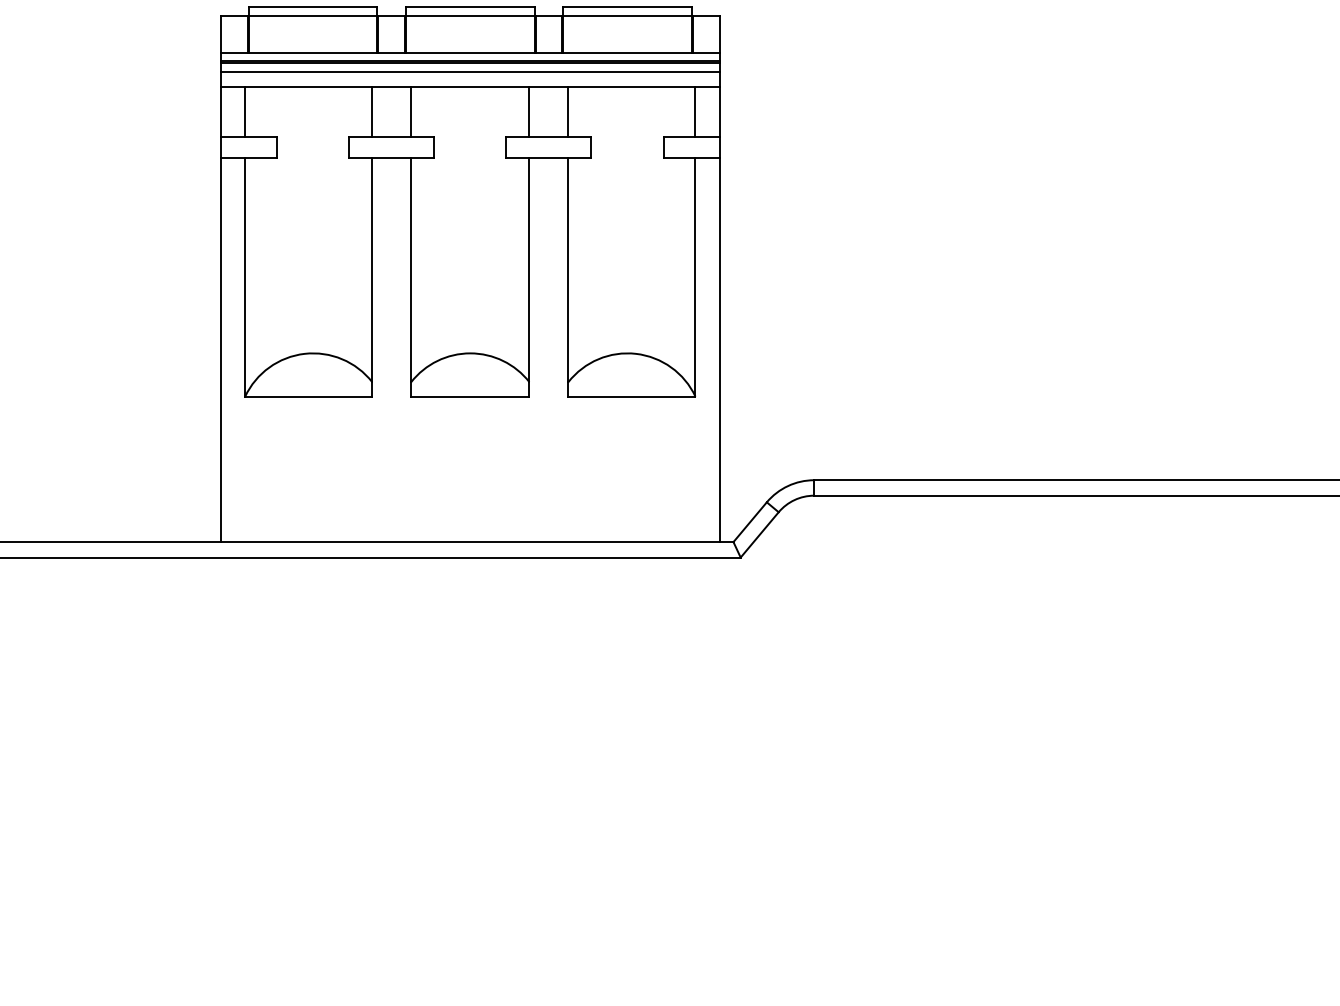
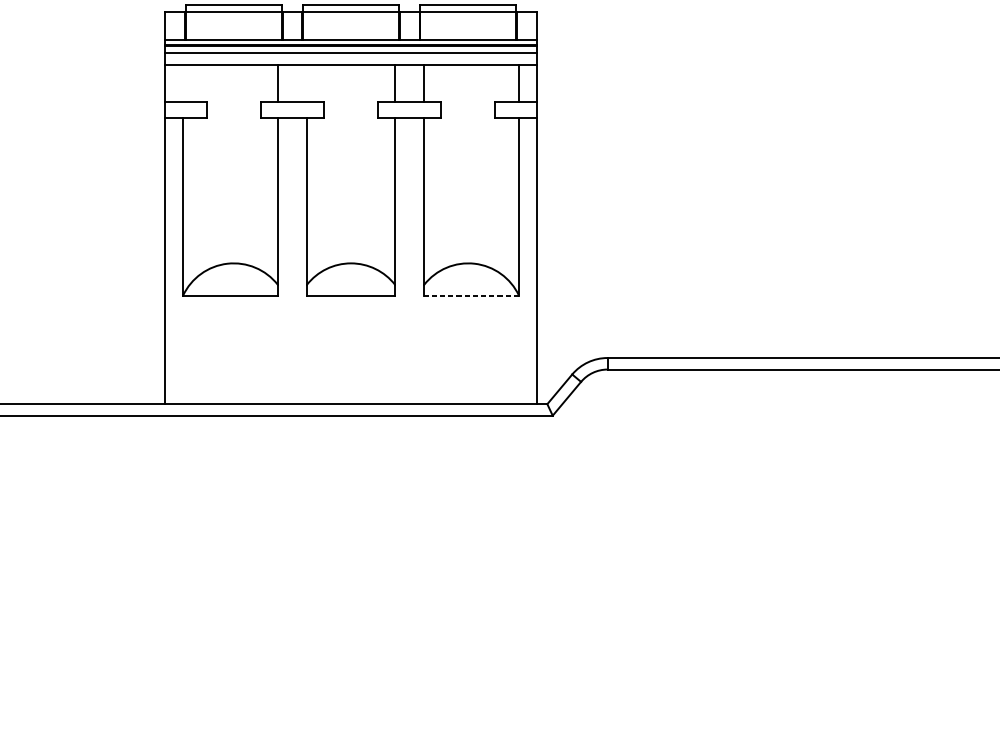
line: (245, 111) -> (183, 82), removed
line: (411, 111) -> (307, 82), removed
line: (631, 396) -> (471, 295), solid -> dashed

